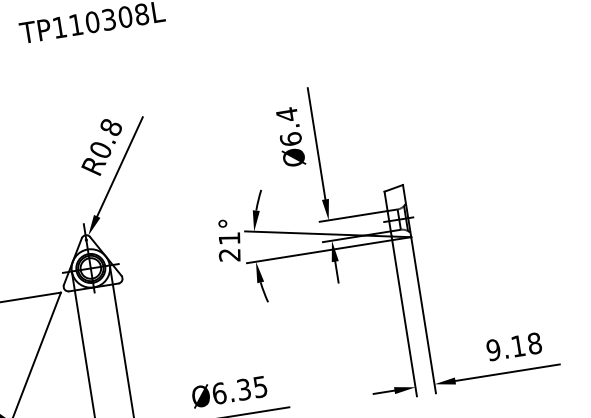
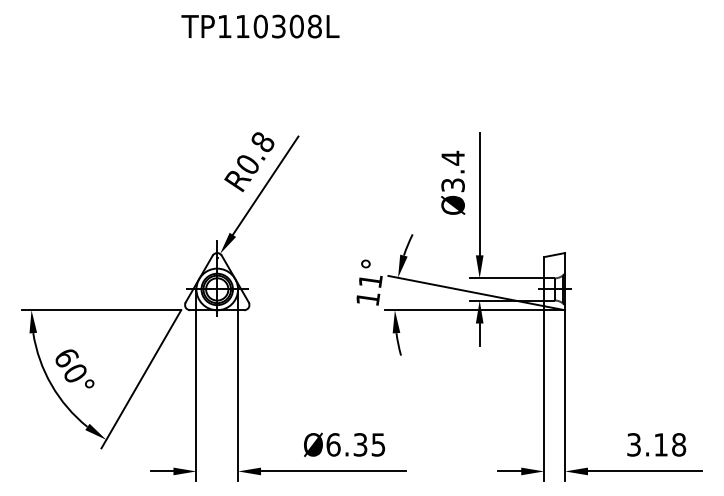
text: (290, 139) -> (452, 185), Ø6.4 -> Ø3.4
text: (229, 255) -> (367, 299), 21° -> 11°
text: (494, 349) -> (634, 444), 9.18 -> 3.18

